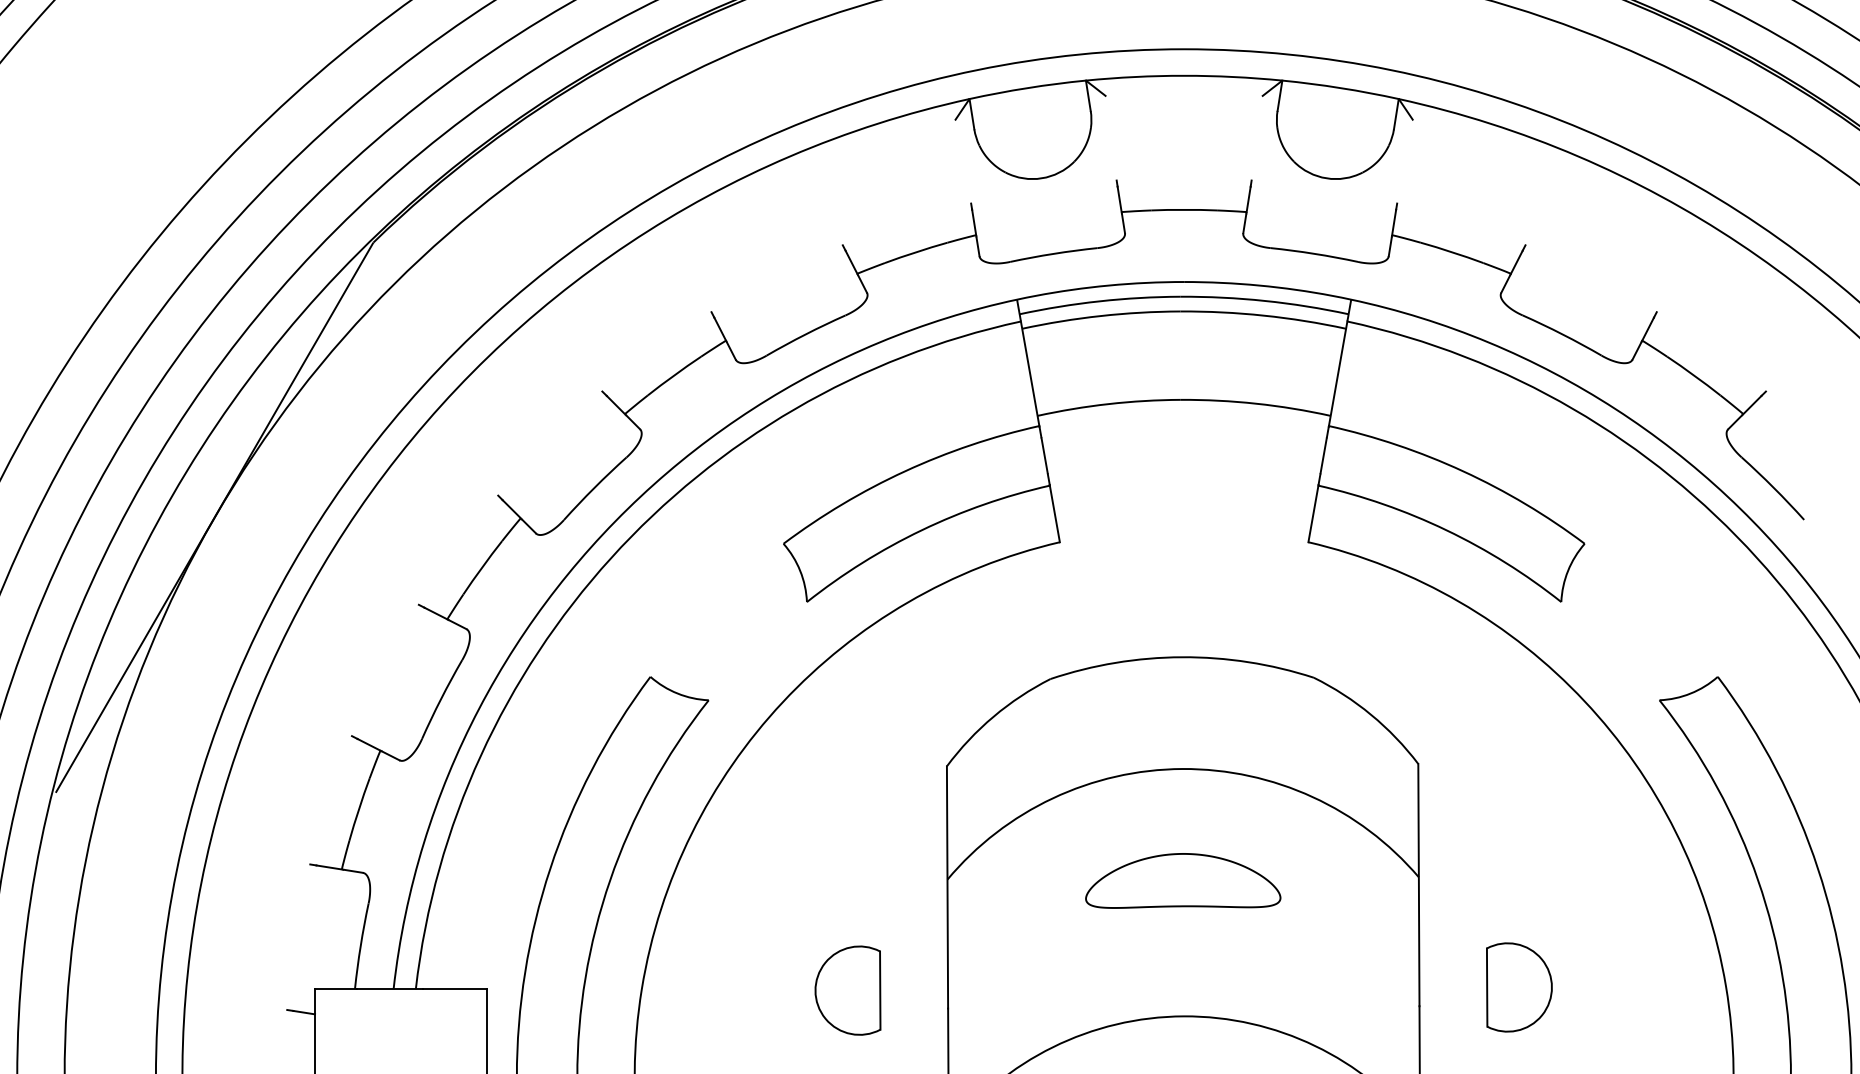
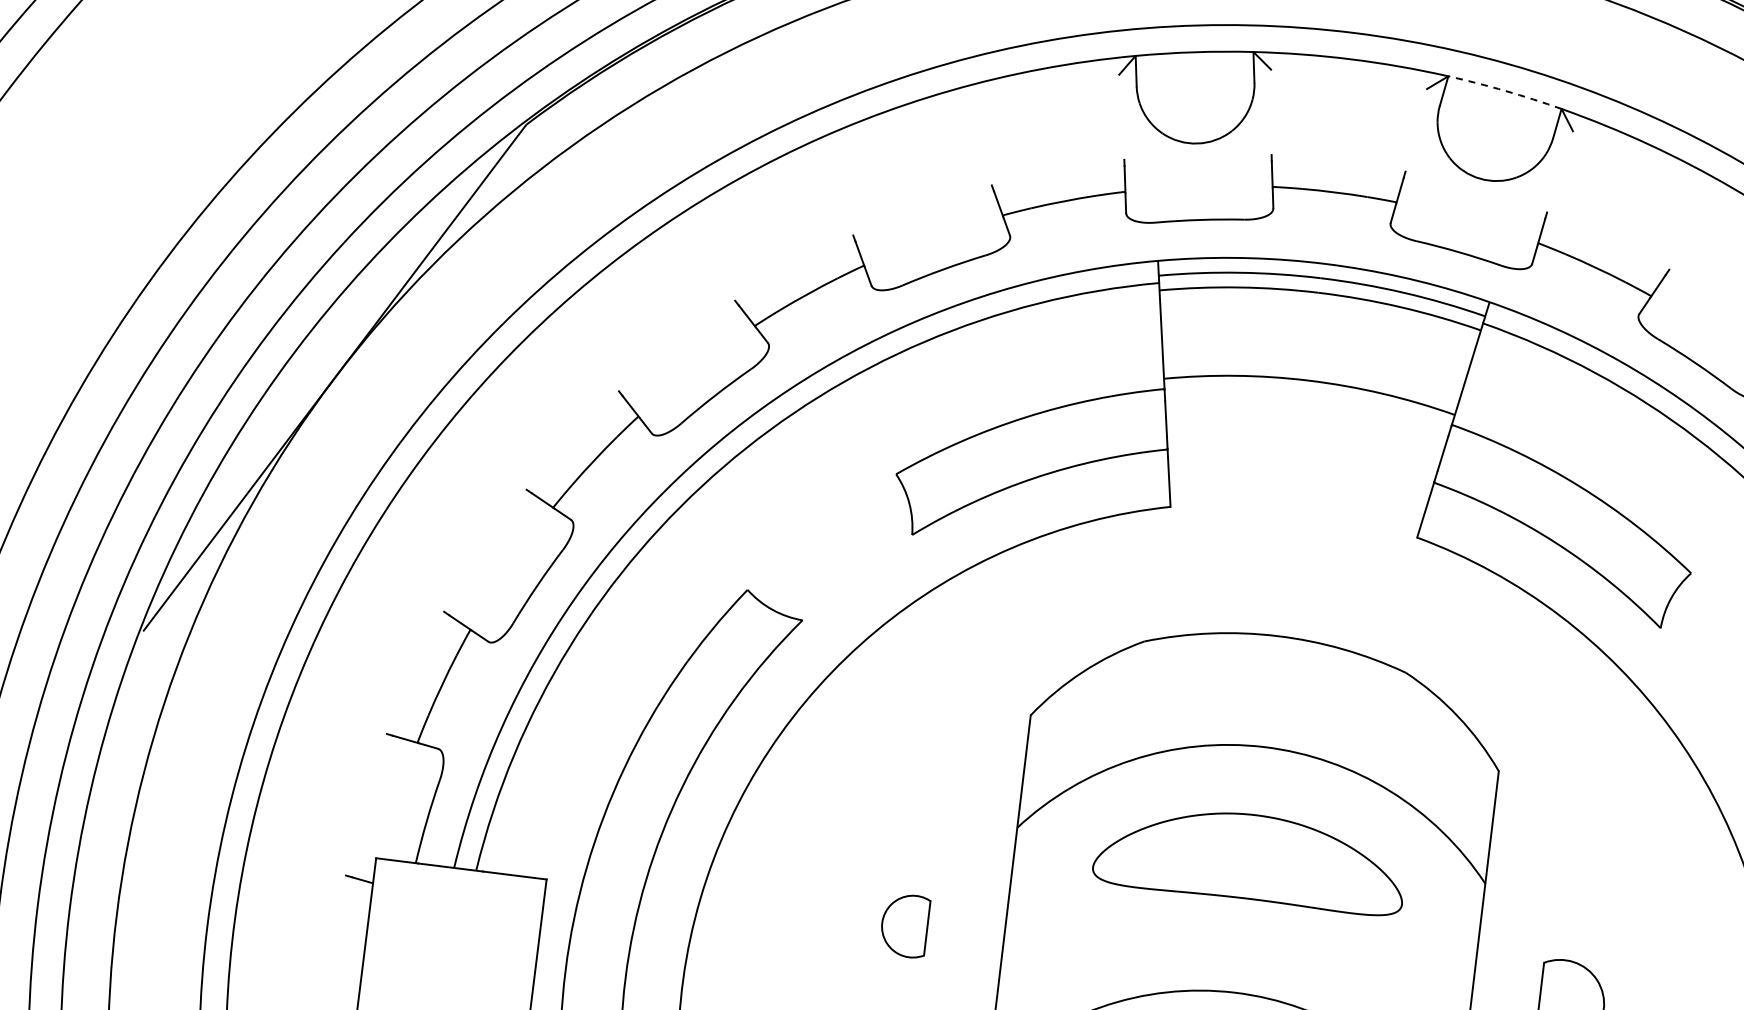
arc: (1340, 88) -> (1505, 91), solid -> dashed
part: (1183, 880) -> (1251, 857), size x1.6
part: (847, 990) -> (904, 925), size x0.7

